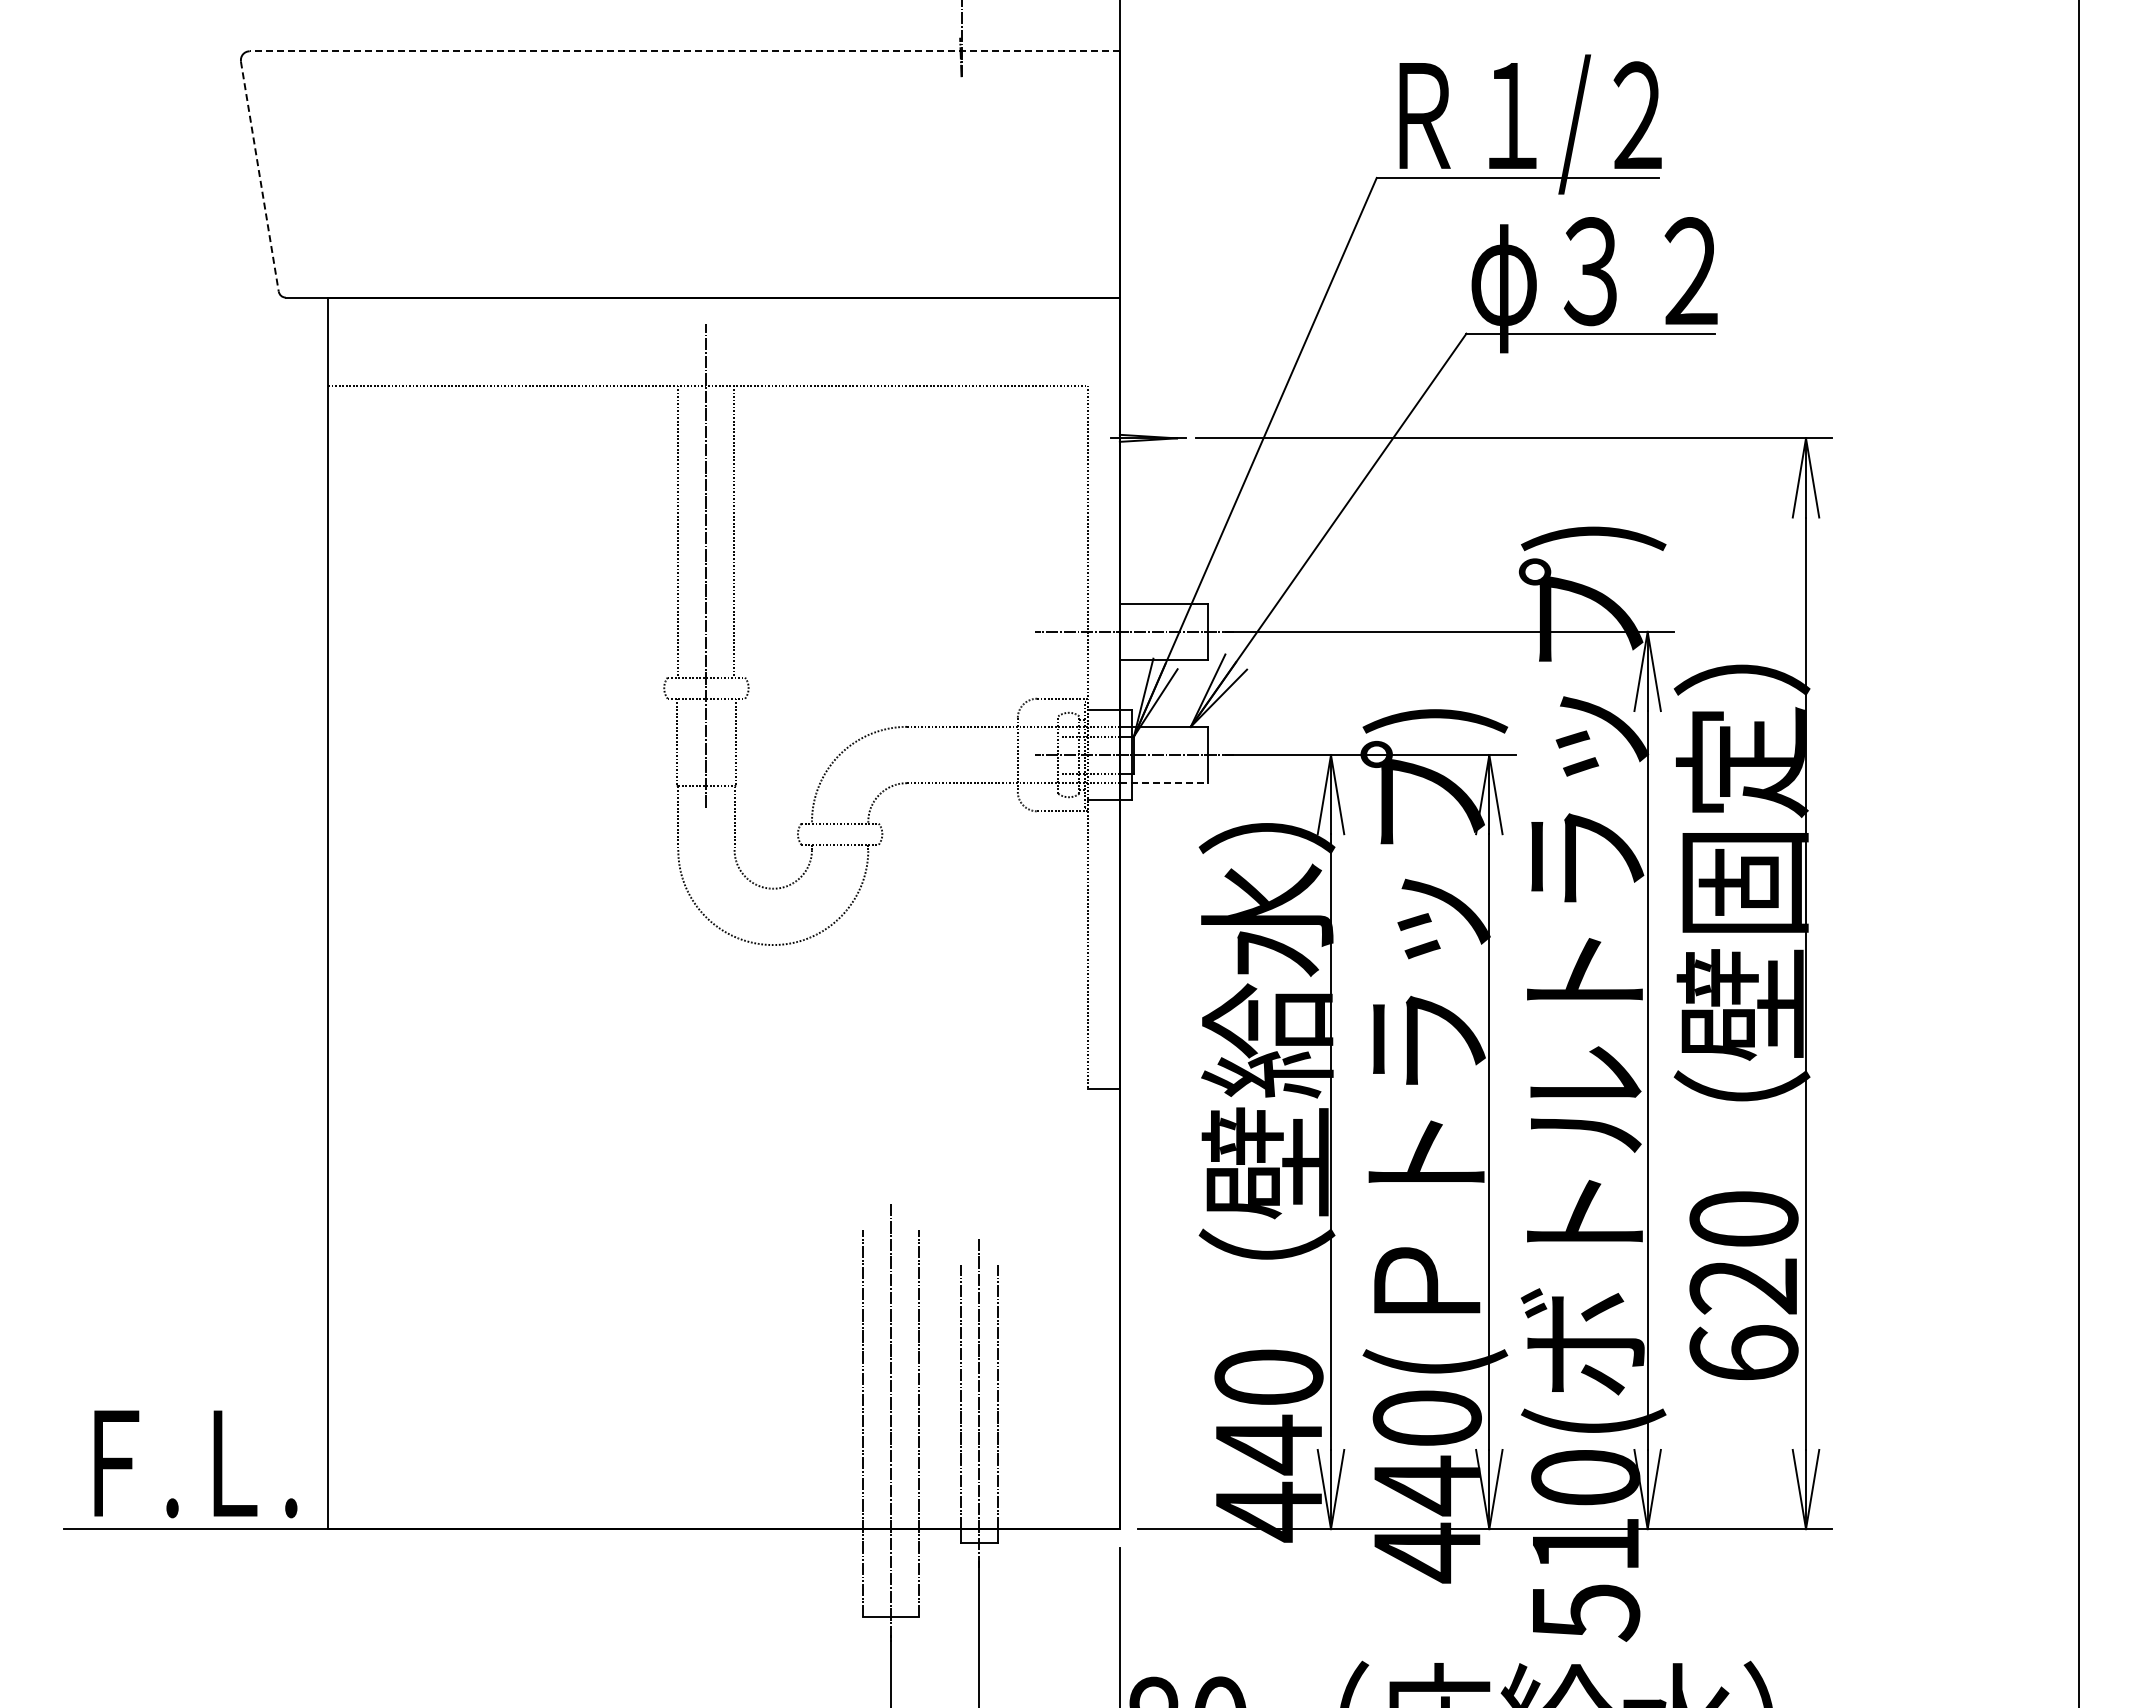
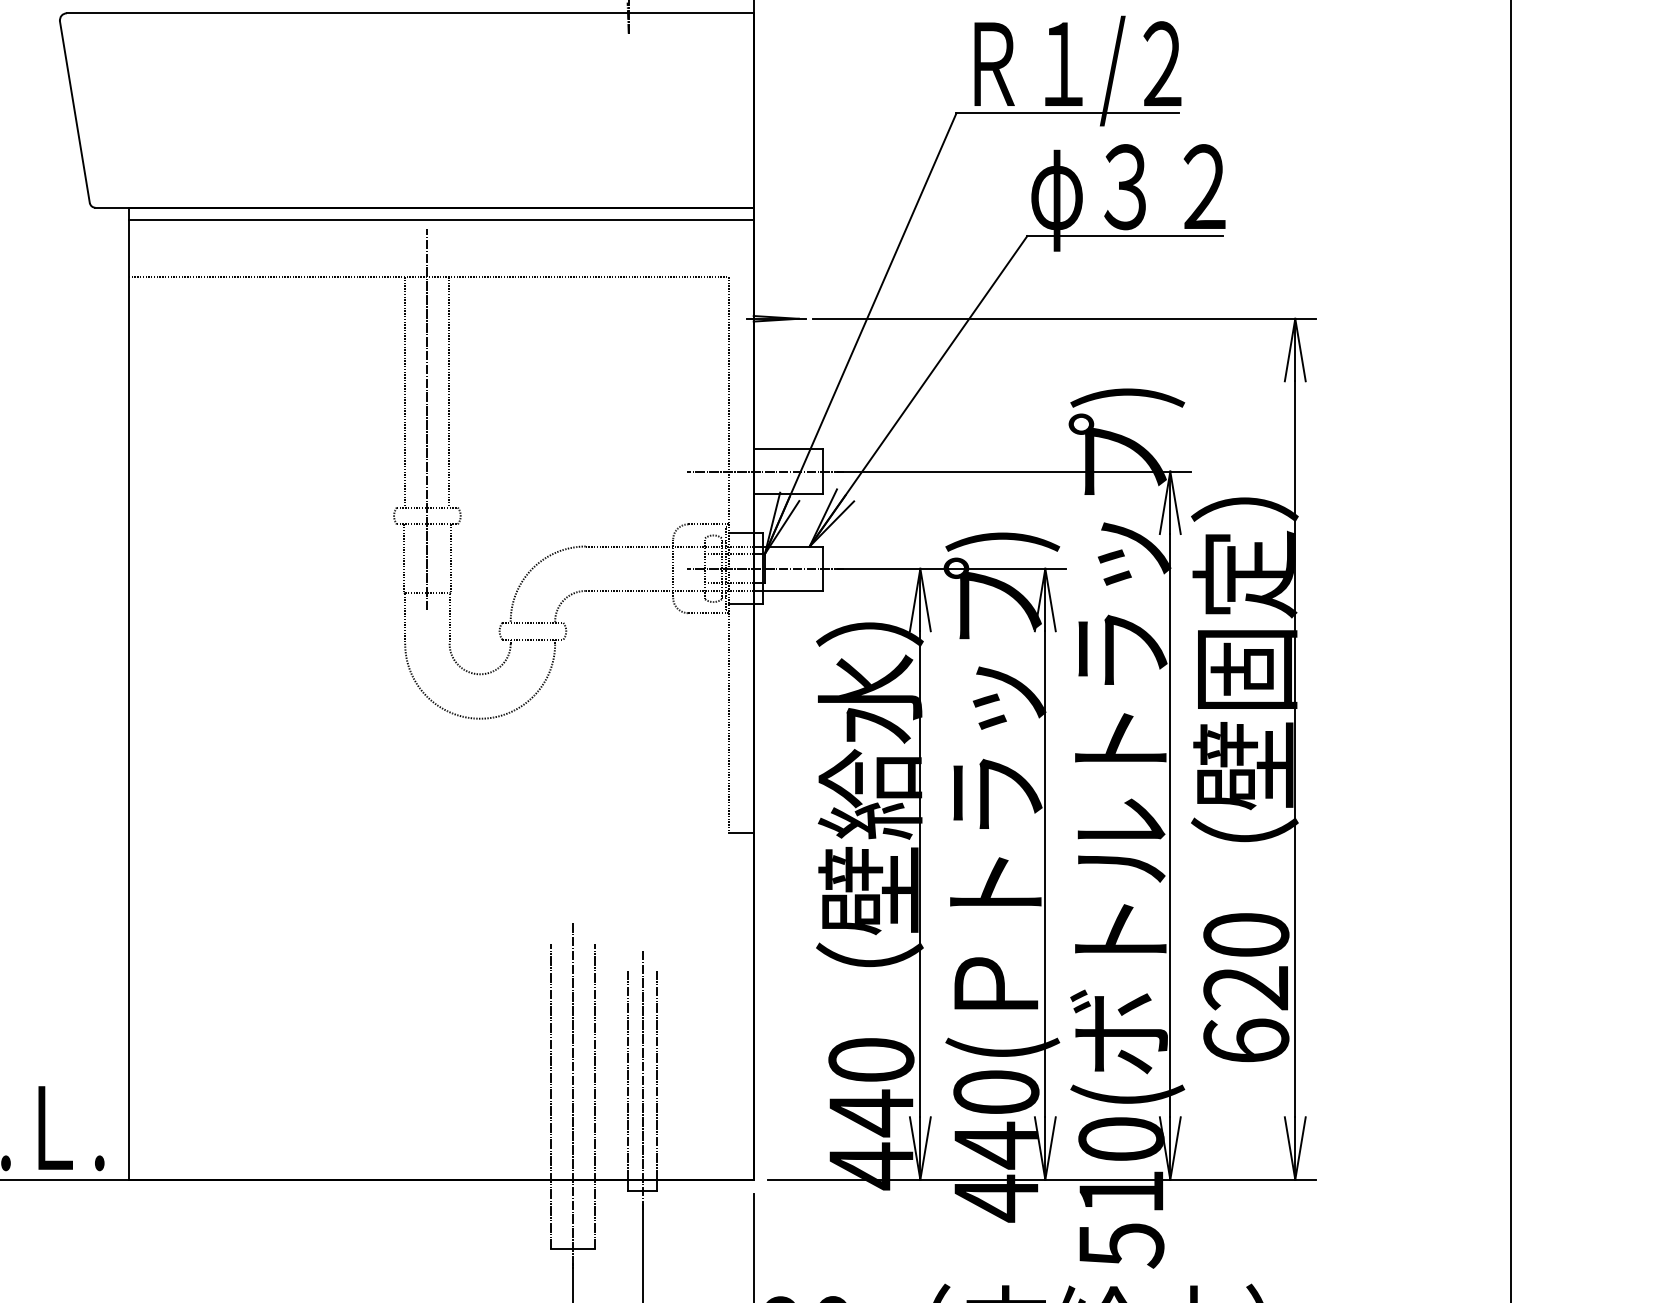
line: (684, 51) -> (410, 13), dashed -> solid
line: (259, 176) -> (74, 112), dashed -> solid
line: (723, 313) -> (440, 220), added
line: (1163, 783) -> (788, 591), dashed -> solid

